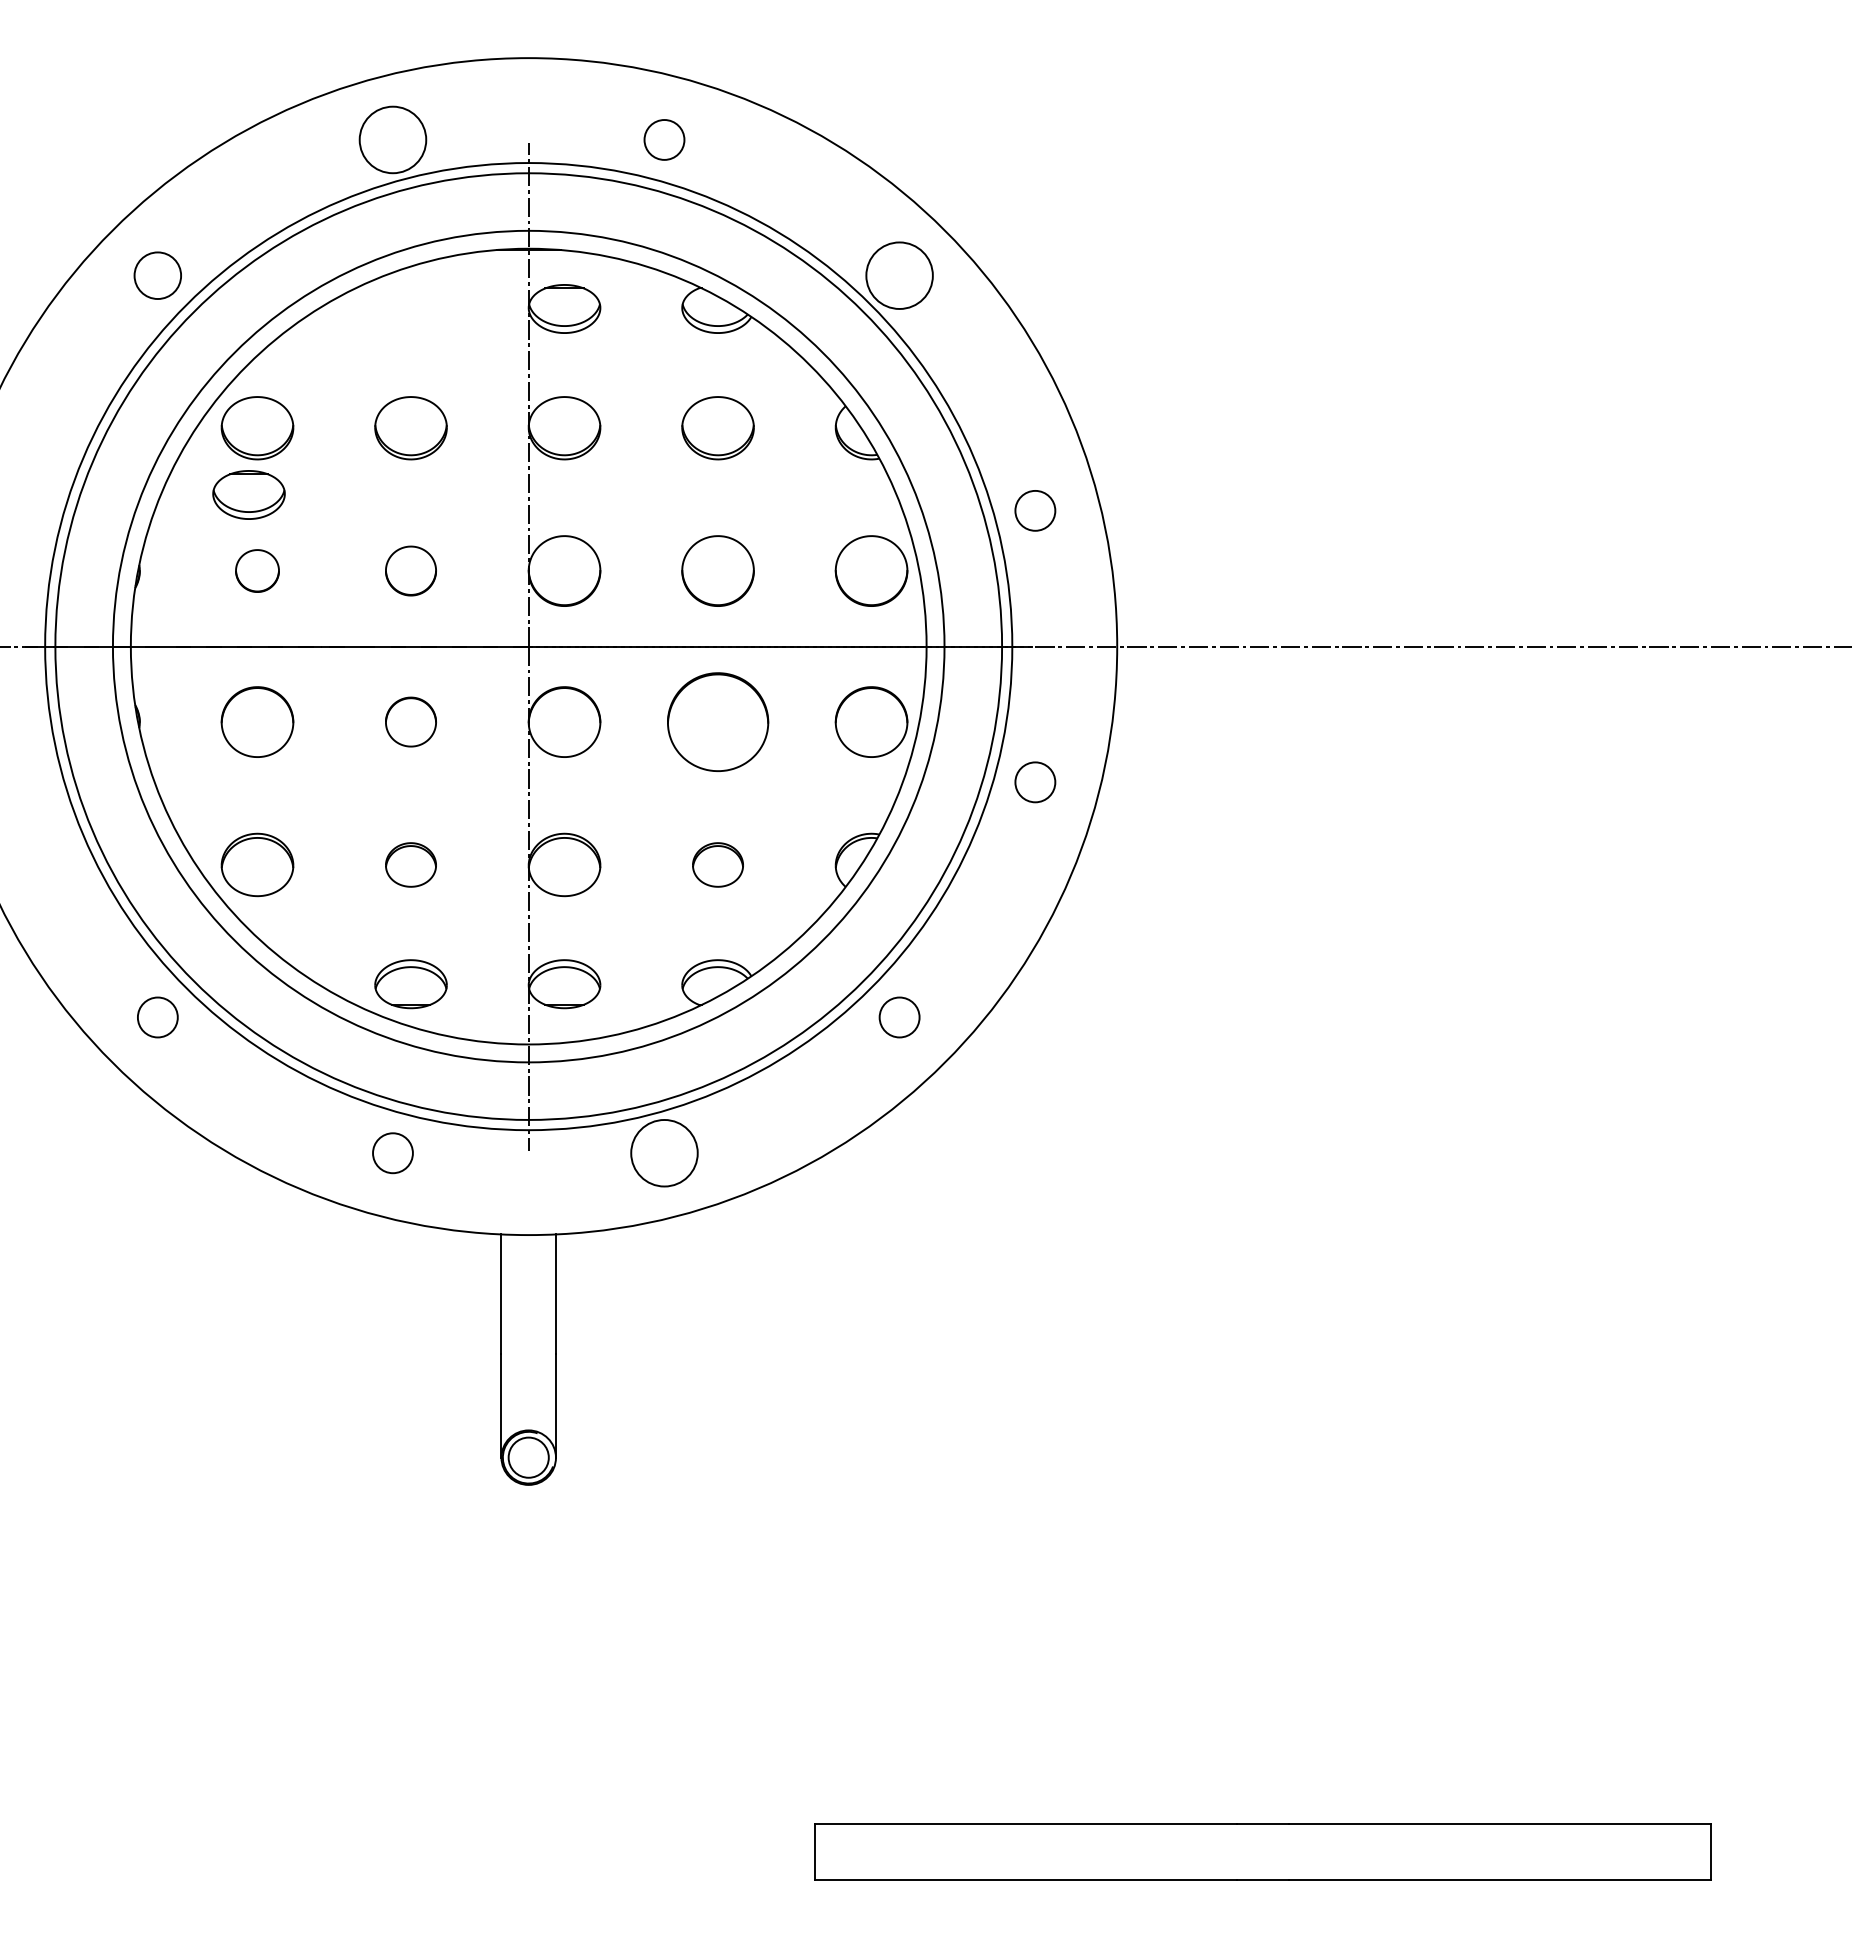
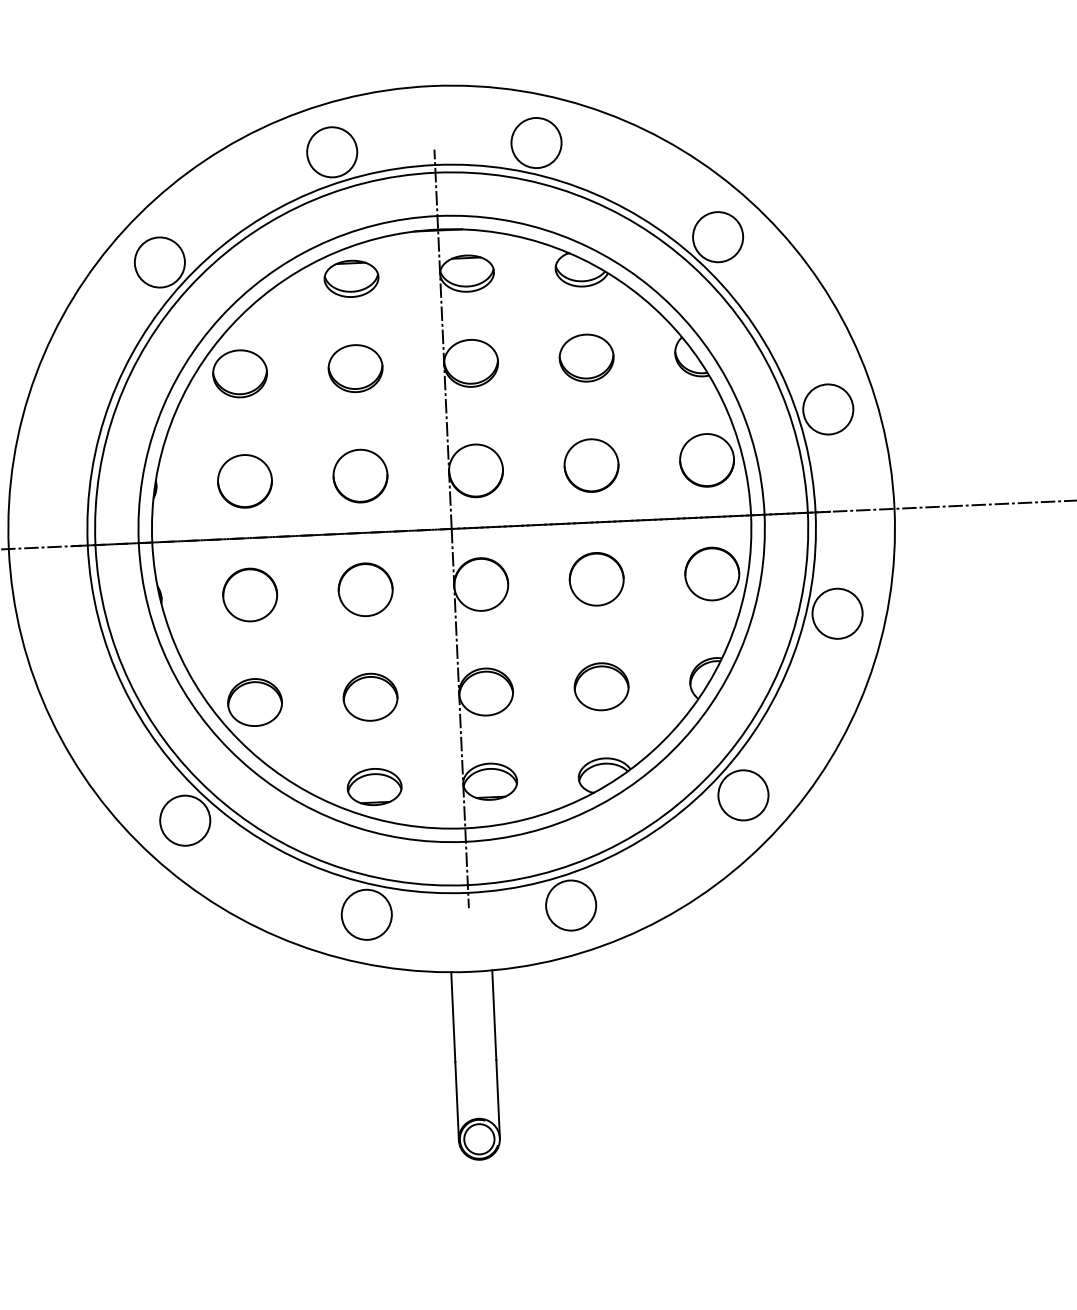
circle: (664, 139) -> (536, 142), size x1.67
circle: (157, 275) -> (159, 262), size x1.43
part: (248, 494) -> (351, 278), moved
circle: (1035, 510) -> (828, 409), size x1.67
part: (257, 570) -> (244, 480), size x1.67
part: (410, 570) -> (360, 475), size x1.43
part: (410, 721) -> (365, 589), size x1.43
part: (717, 721) -> (596, 578), size x0.71
circle: (1035, 782) -> (837, 613), size x1.67
part: (410, 864) -> (370, 696), size x1.43
part: (717, 864) -> (601, 686), size x1.43
circle: (157, 1017) -> (184, 820), size x1.67
circle: (899, 1017) -> (743, 795), size x1.67
circle: (392, 1152) -> (366, 914), size x1.67

